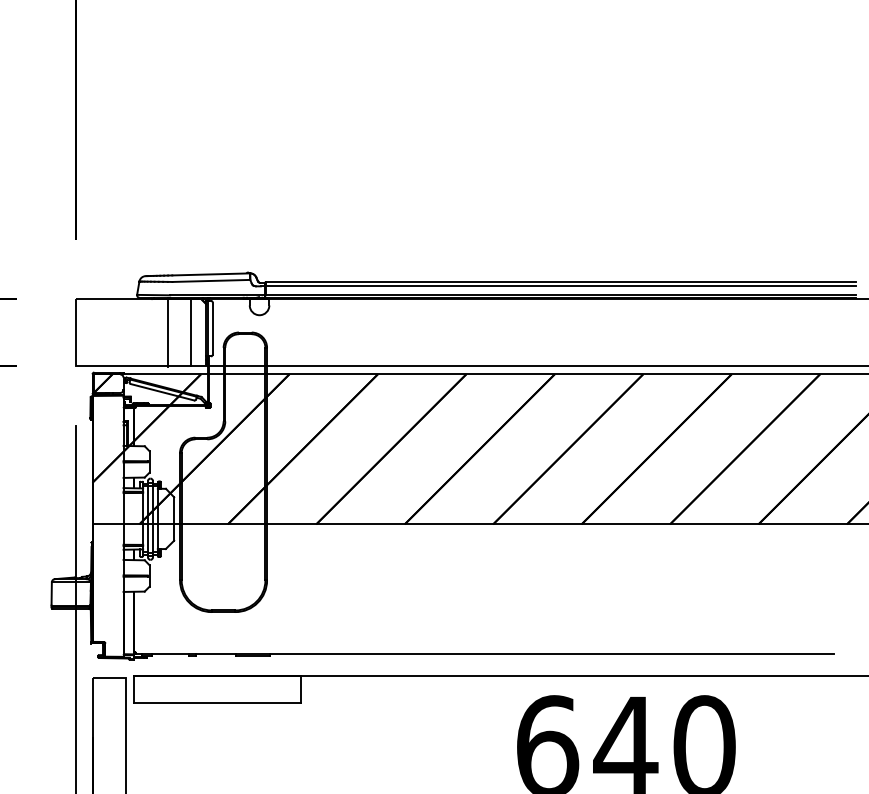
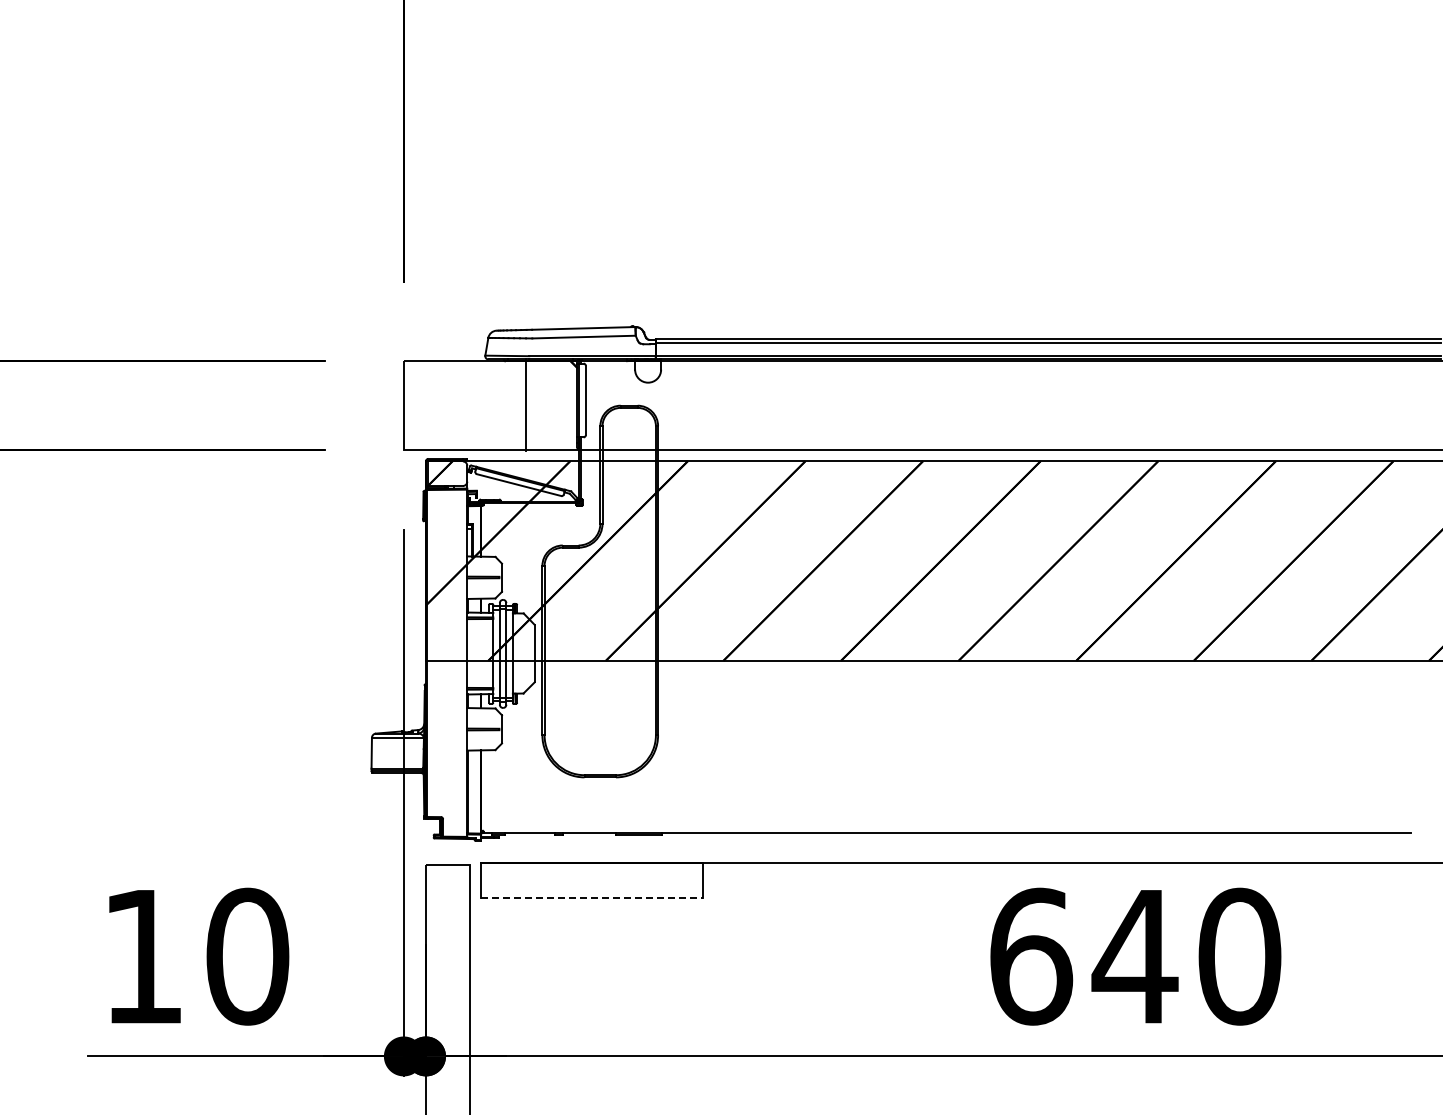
line: (190, 332) -> (556, 405), removed
line: (217, 703) -> (592, 898), solid -> dashed

